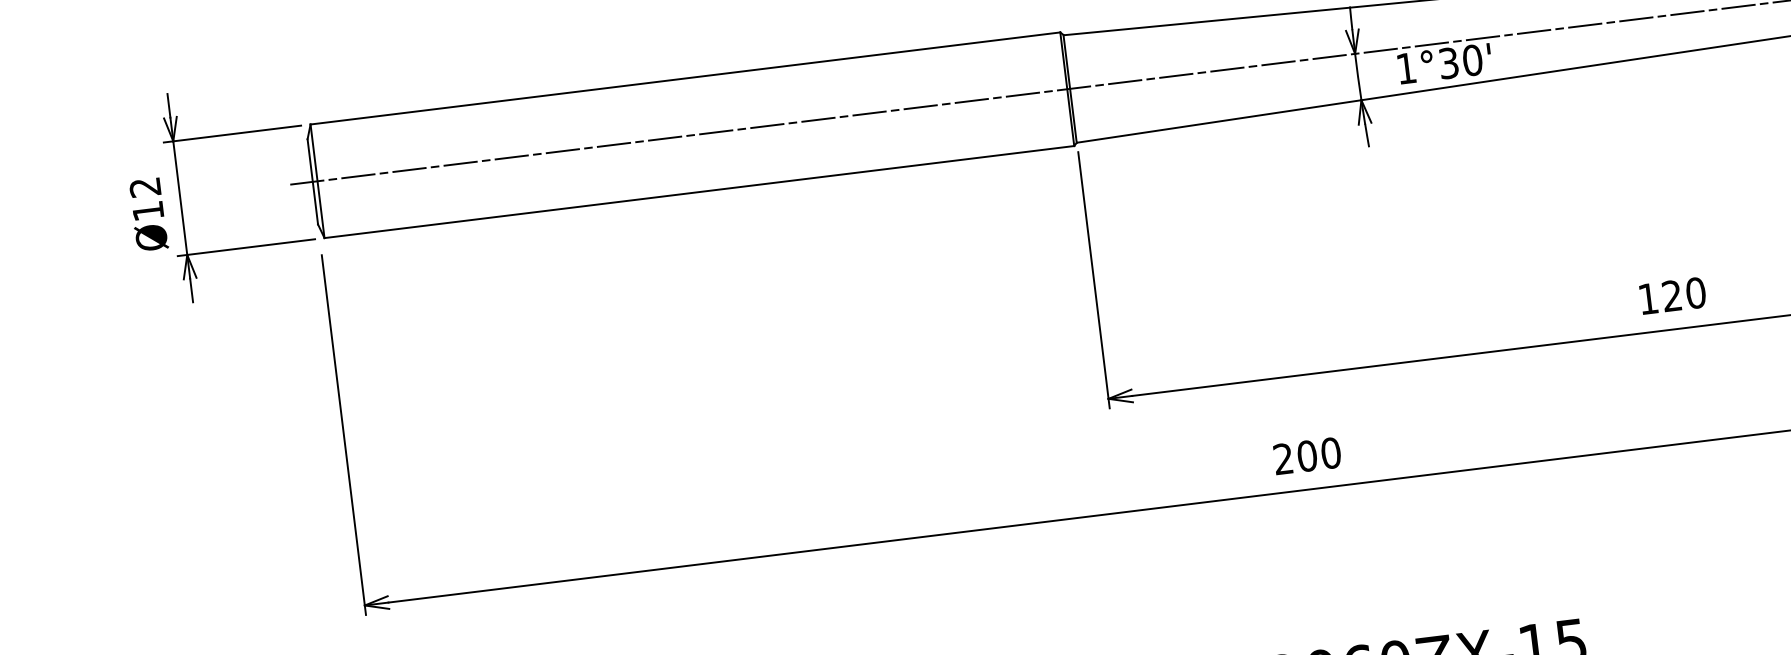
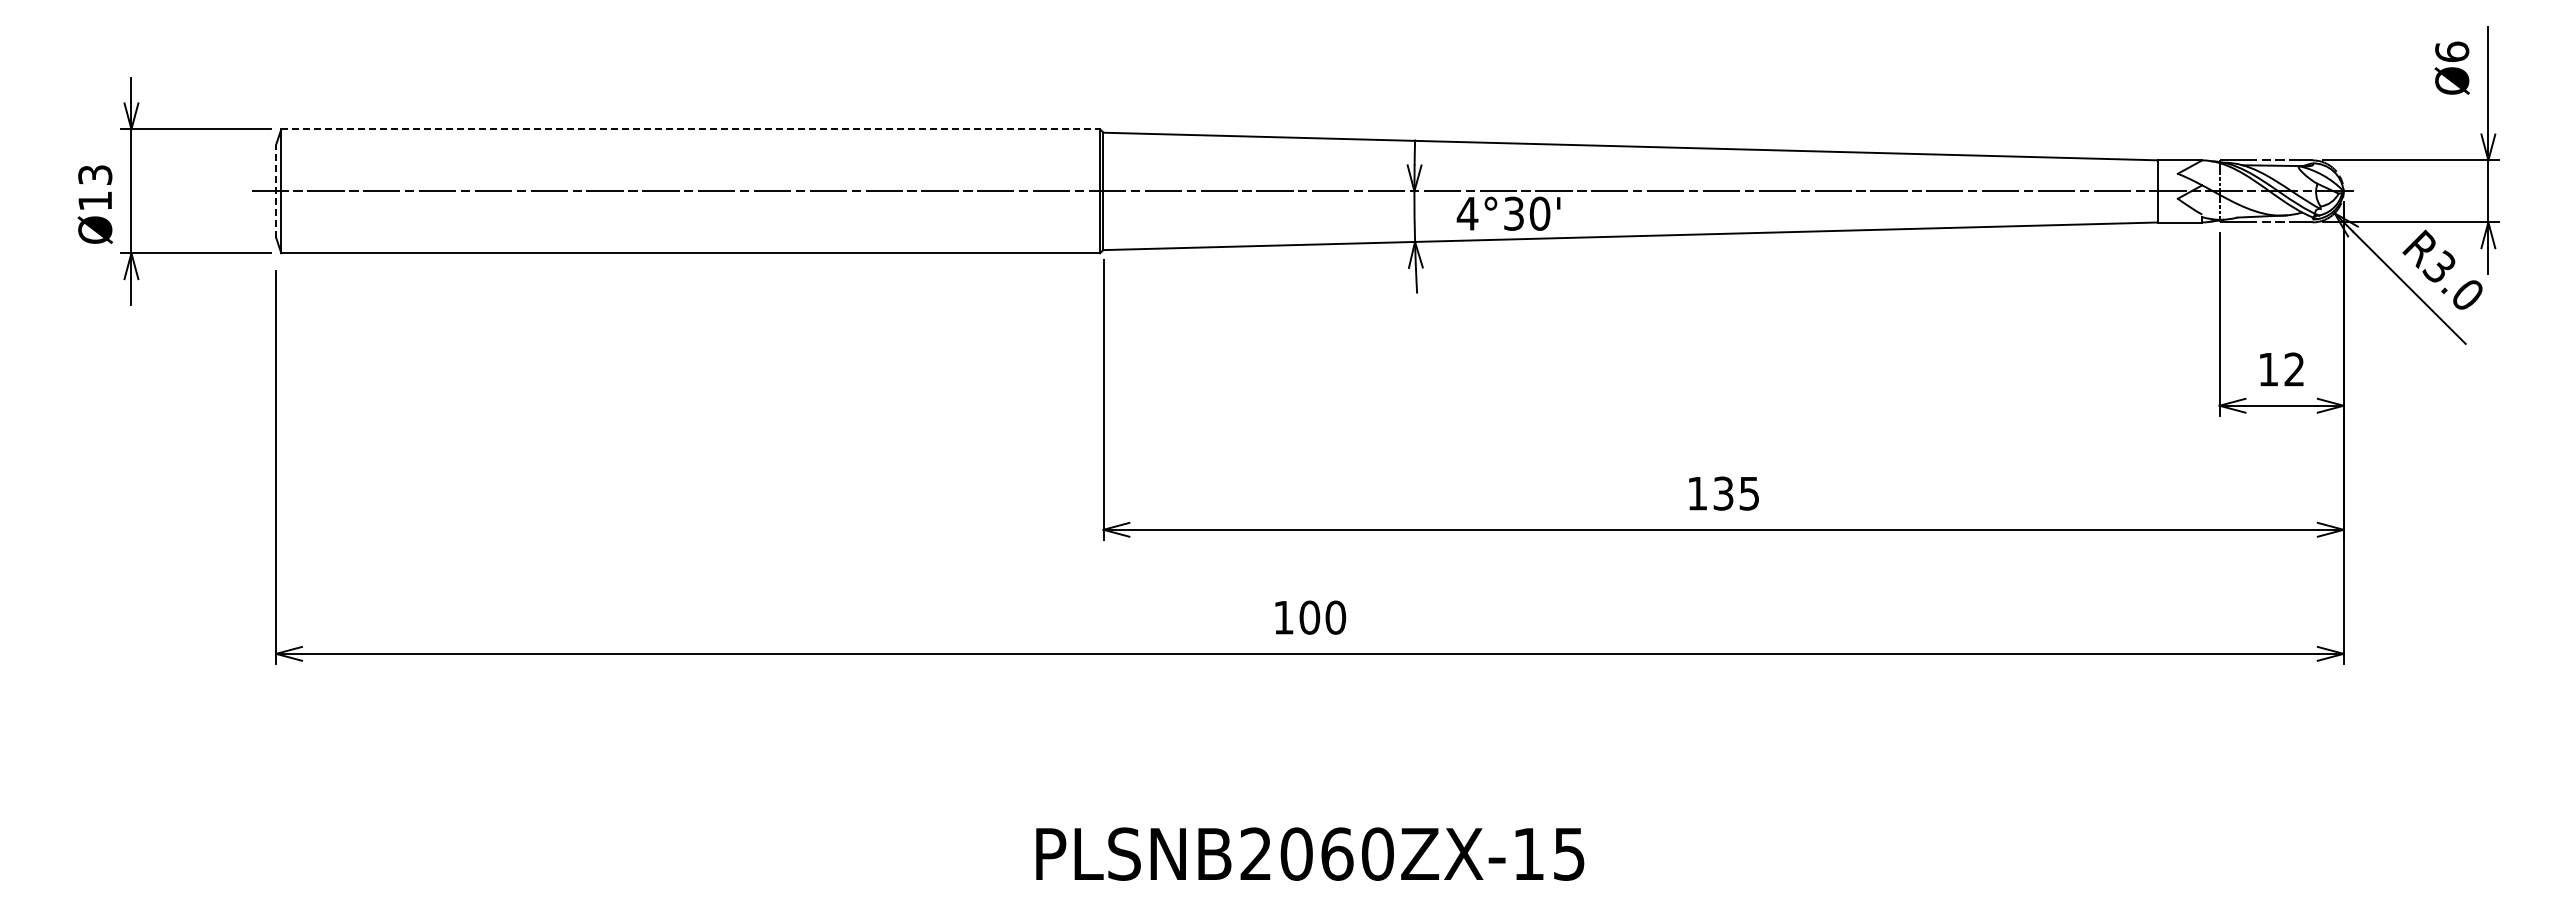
text: (1406, 68) -> (1467, 213), 1°30' -> 4°30'
line: (686, 78) -> (691, 129), solid -> dashed
line: (313, 182) -> (276, 191), solid -> dashed
text: (145, 187) -> (95, 175), Ø12 -> Ø13
text: (1684, 294) -> (1736, 493), 120 -> 135
text: (1283, 458) -> (1283, 617), 200 -> 100

